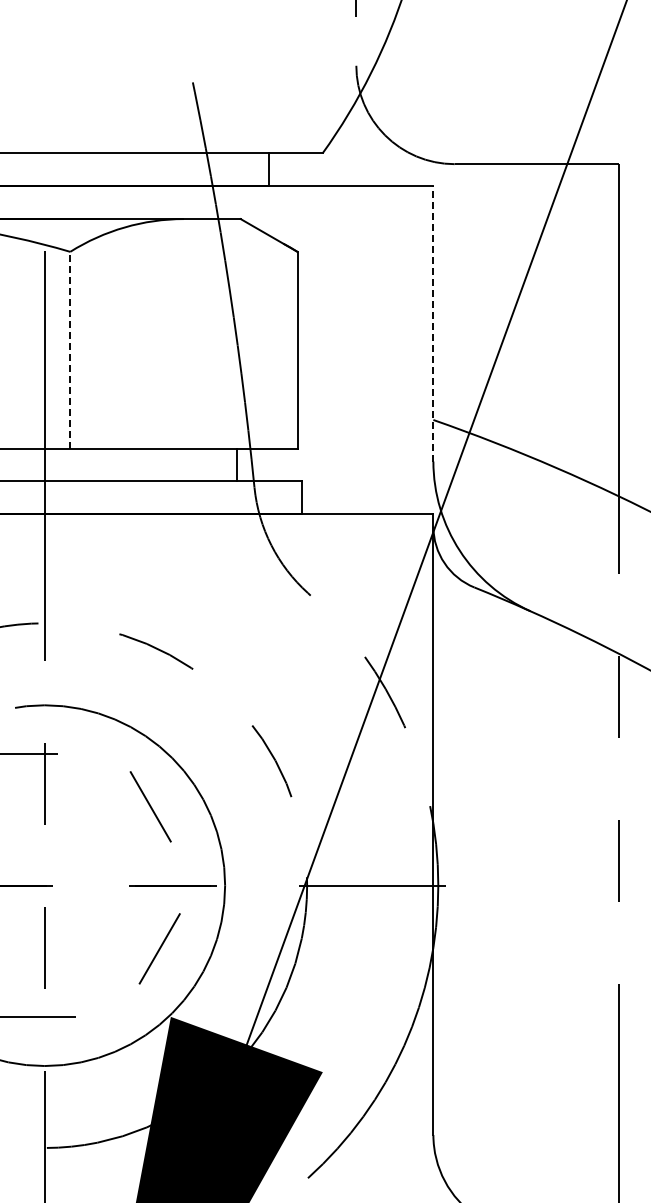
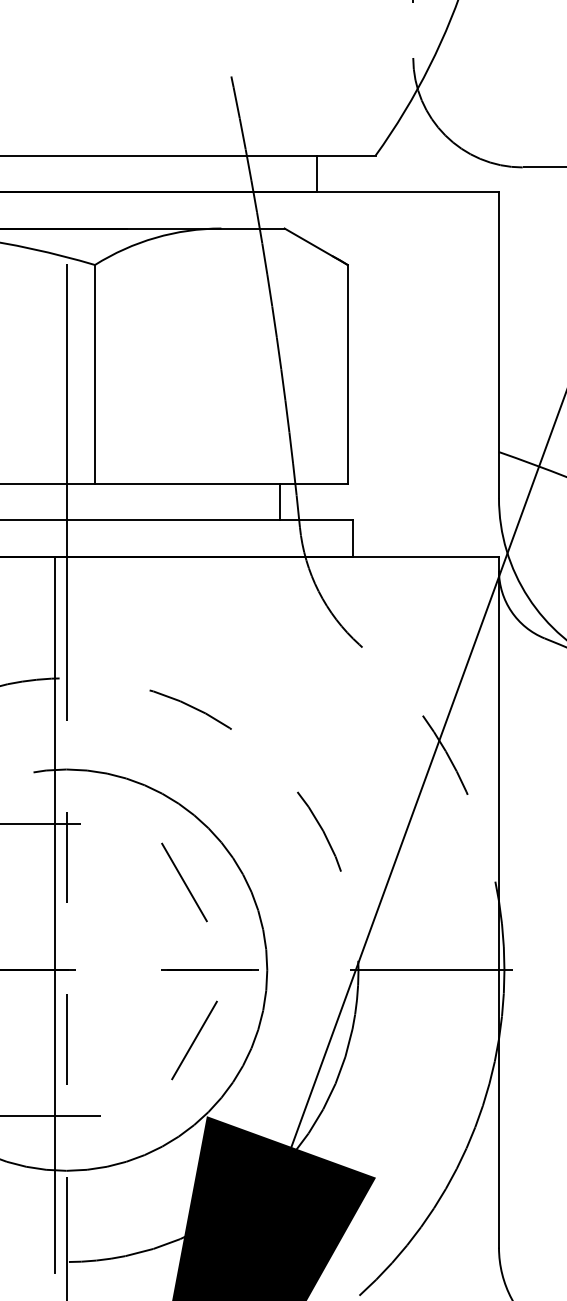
line: (433, 323) -> (499, 344), dashed -> solid
line: (70, 349) -> (95, 373), dashed -> solid
line: (34, 836) -> (55, 915), added

